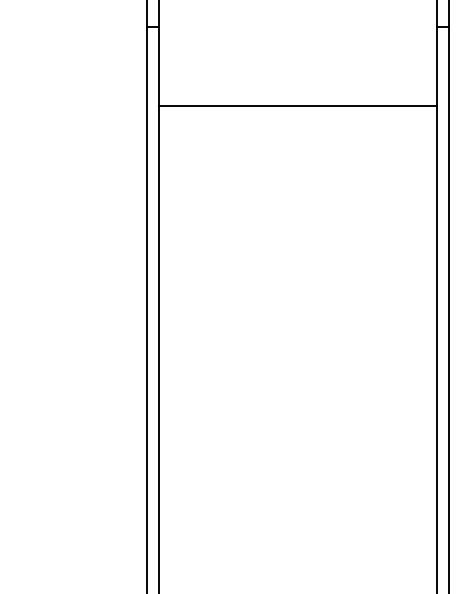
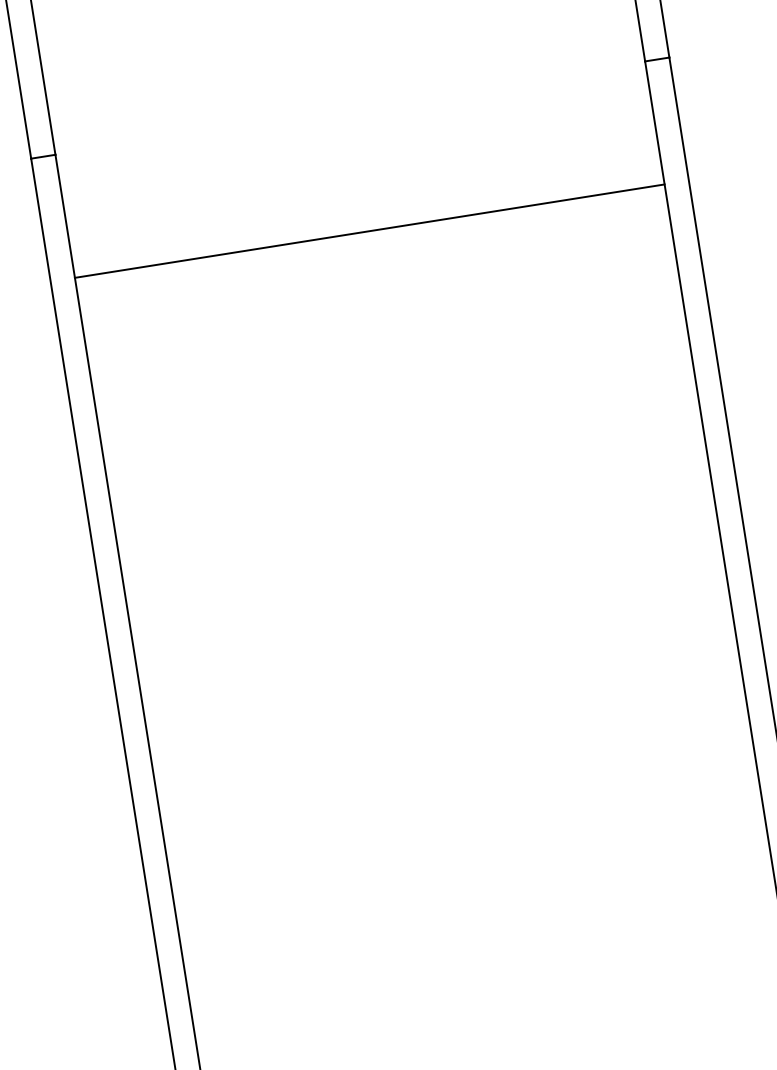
line: (297, 106) -> (369, 232), moved

